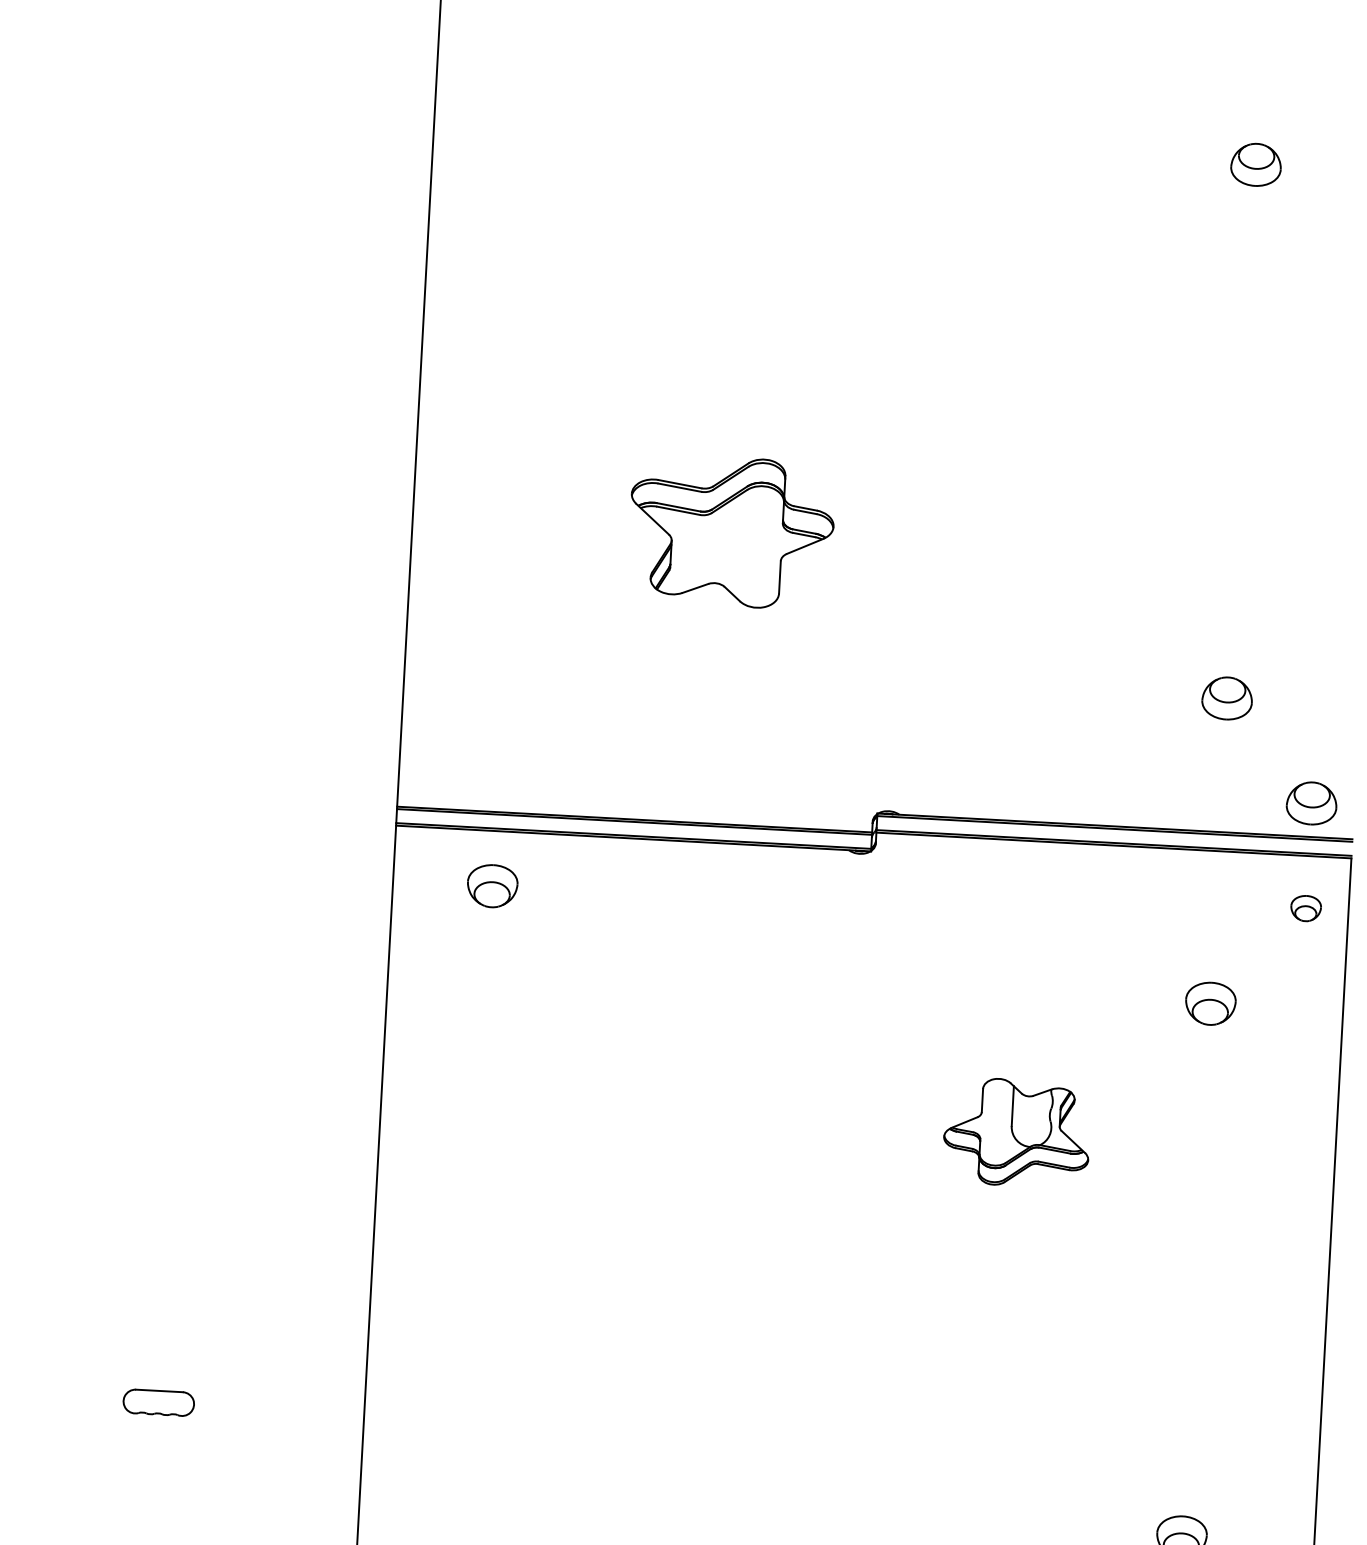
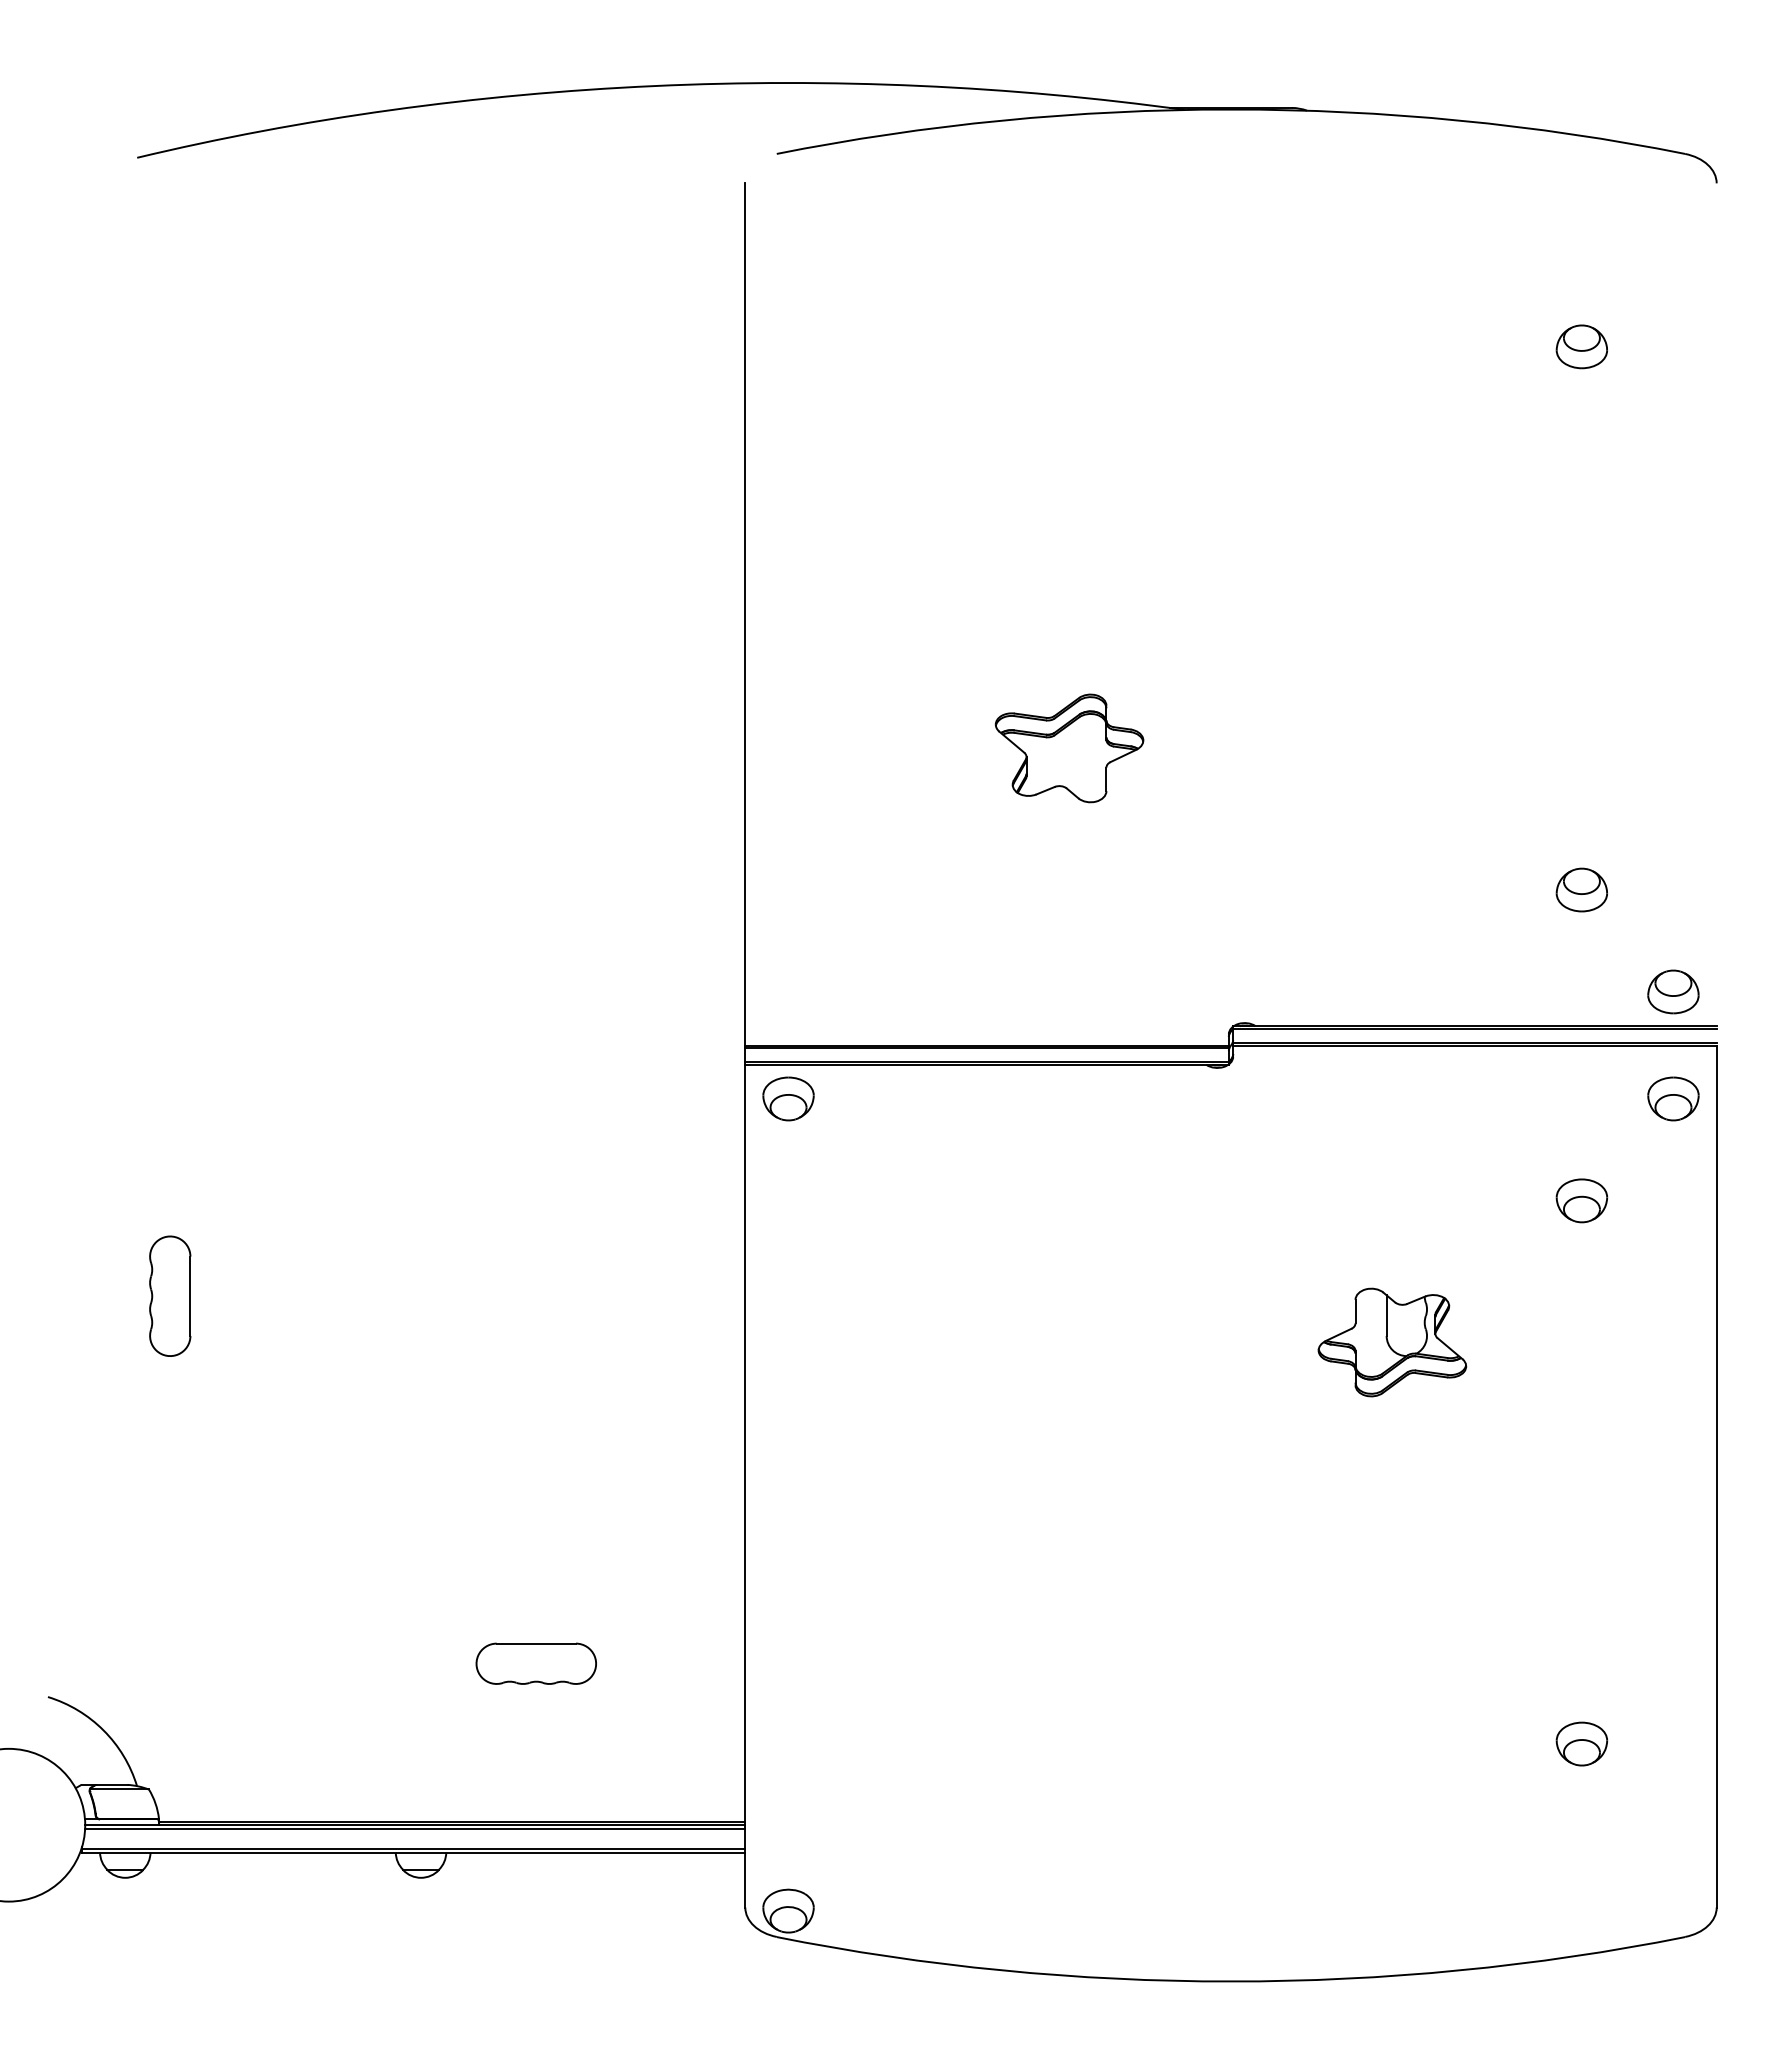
part: (731, 532) -> (1069, 748), size x0.71
part: (492, 885) -> (788, 1098), moved
part: (1306, 908) -> (1673, 1098), size x1.67
part: (158, 1402) -> (535, 1663), size x1.67

